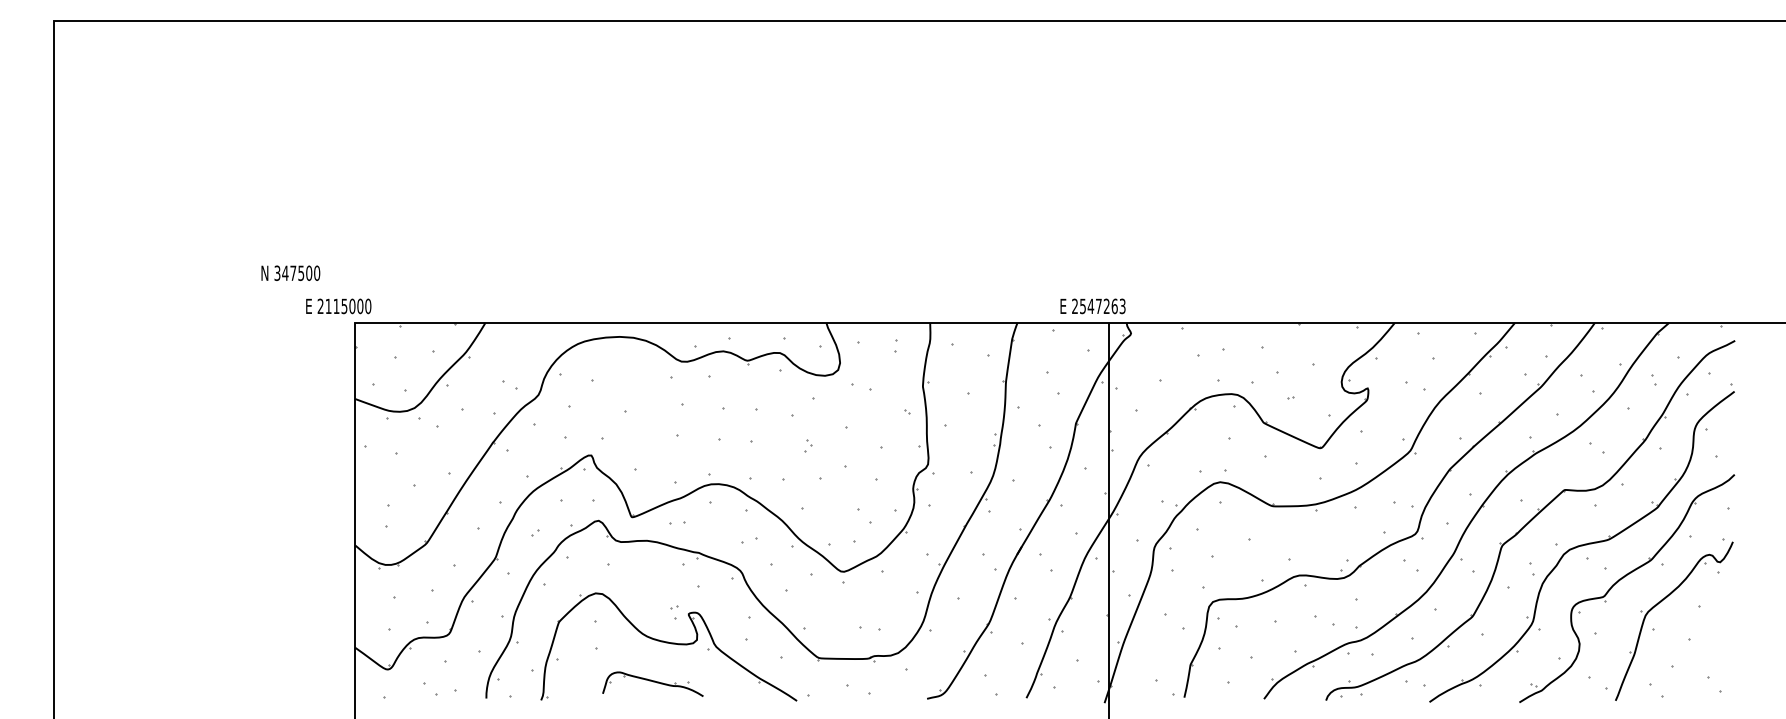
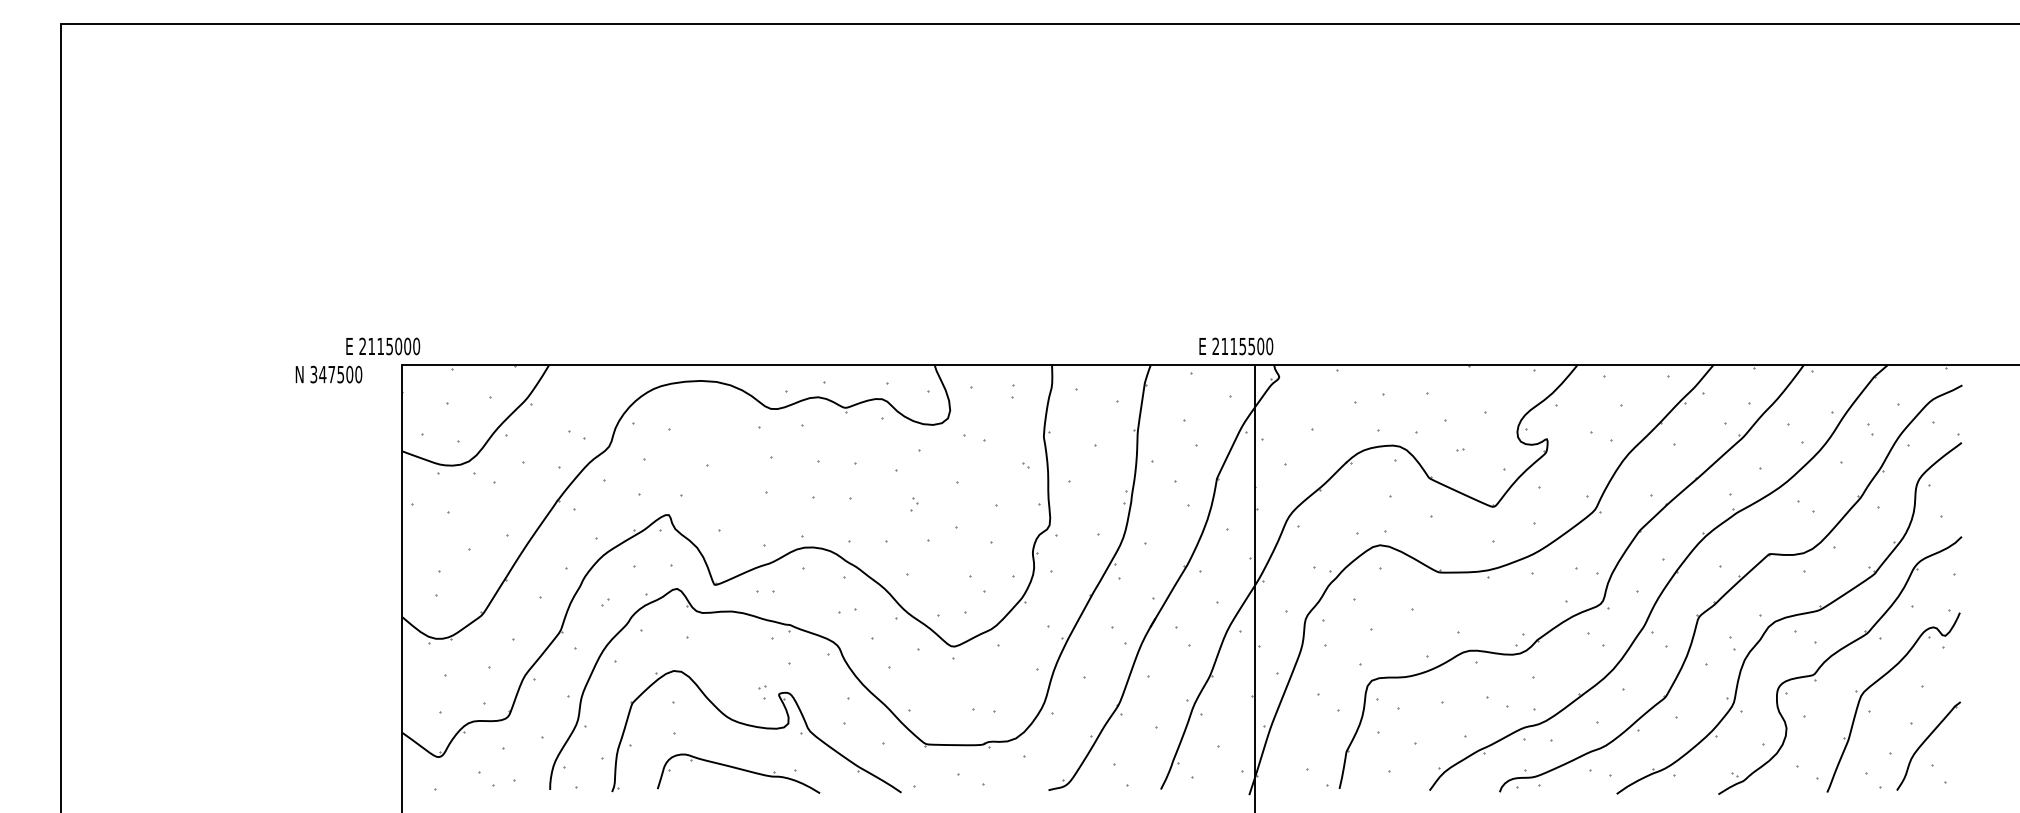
text: (290, 272) -> (328, 373), moved
text: (1102, 306) -> (1246, 346), 2547263 -> 2115500
part: (1704, 659) -> (1927, 745), added
part: (652, 684) -> (738, 774), size x1.43

